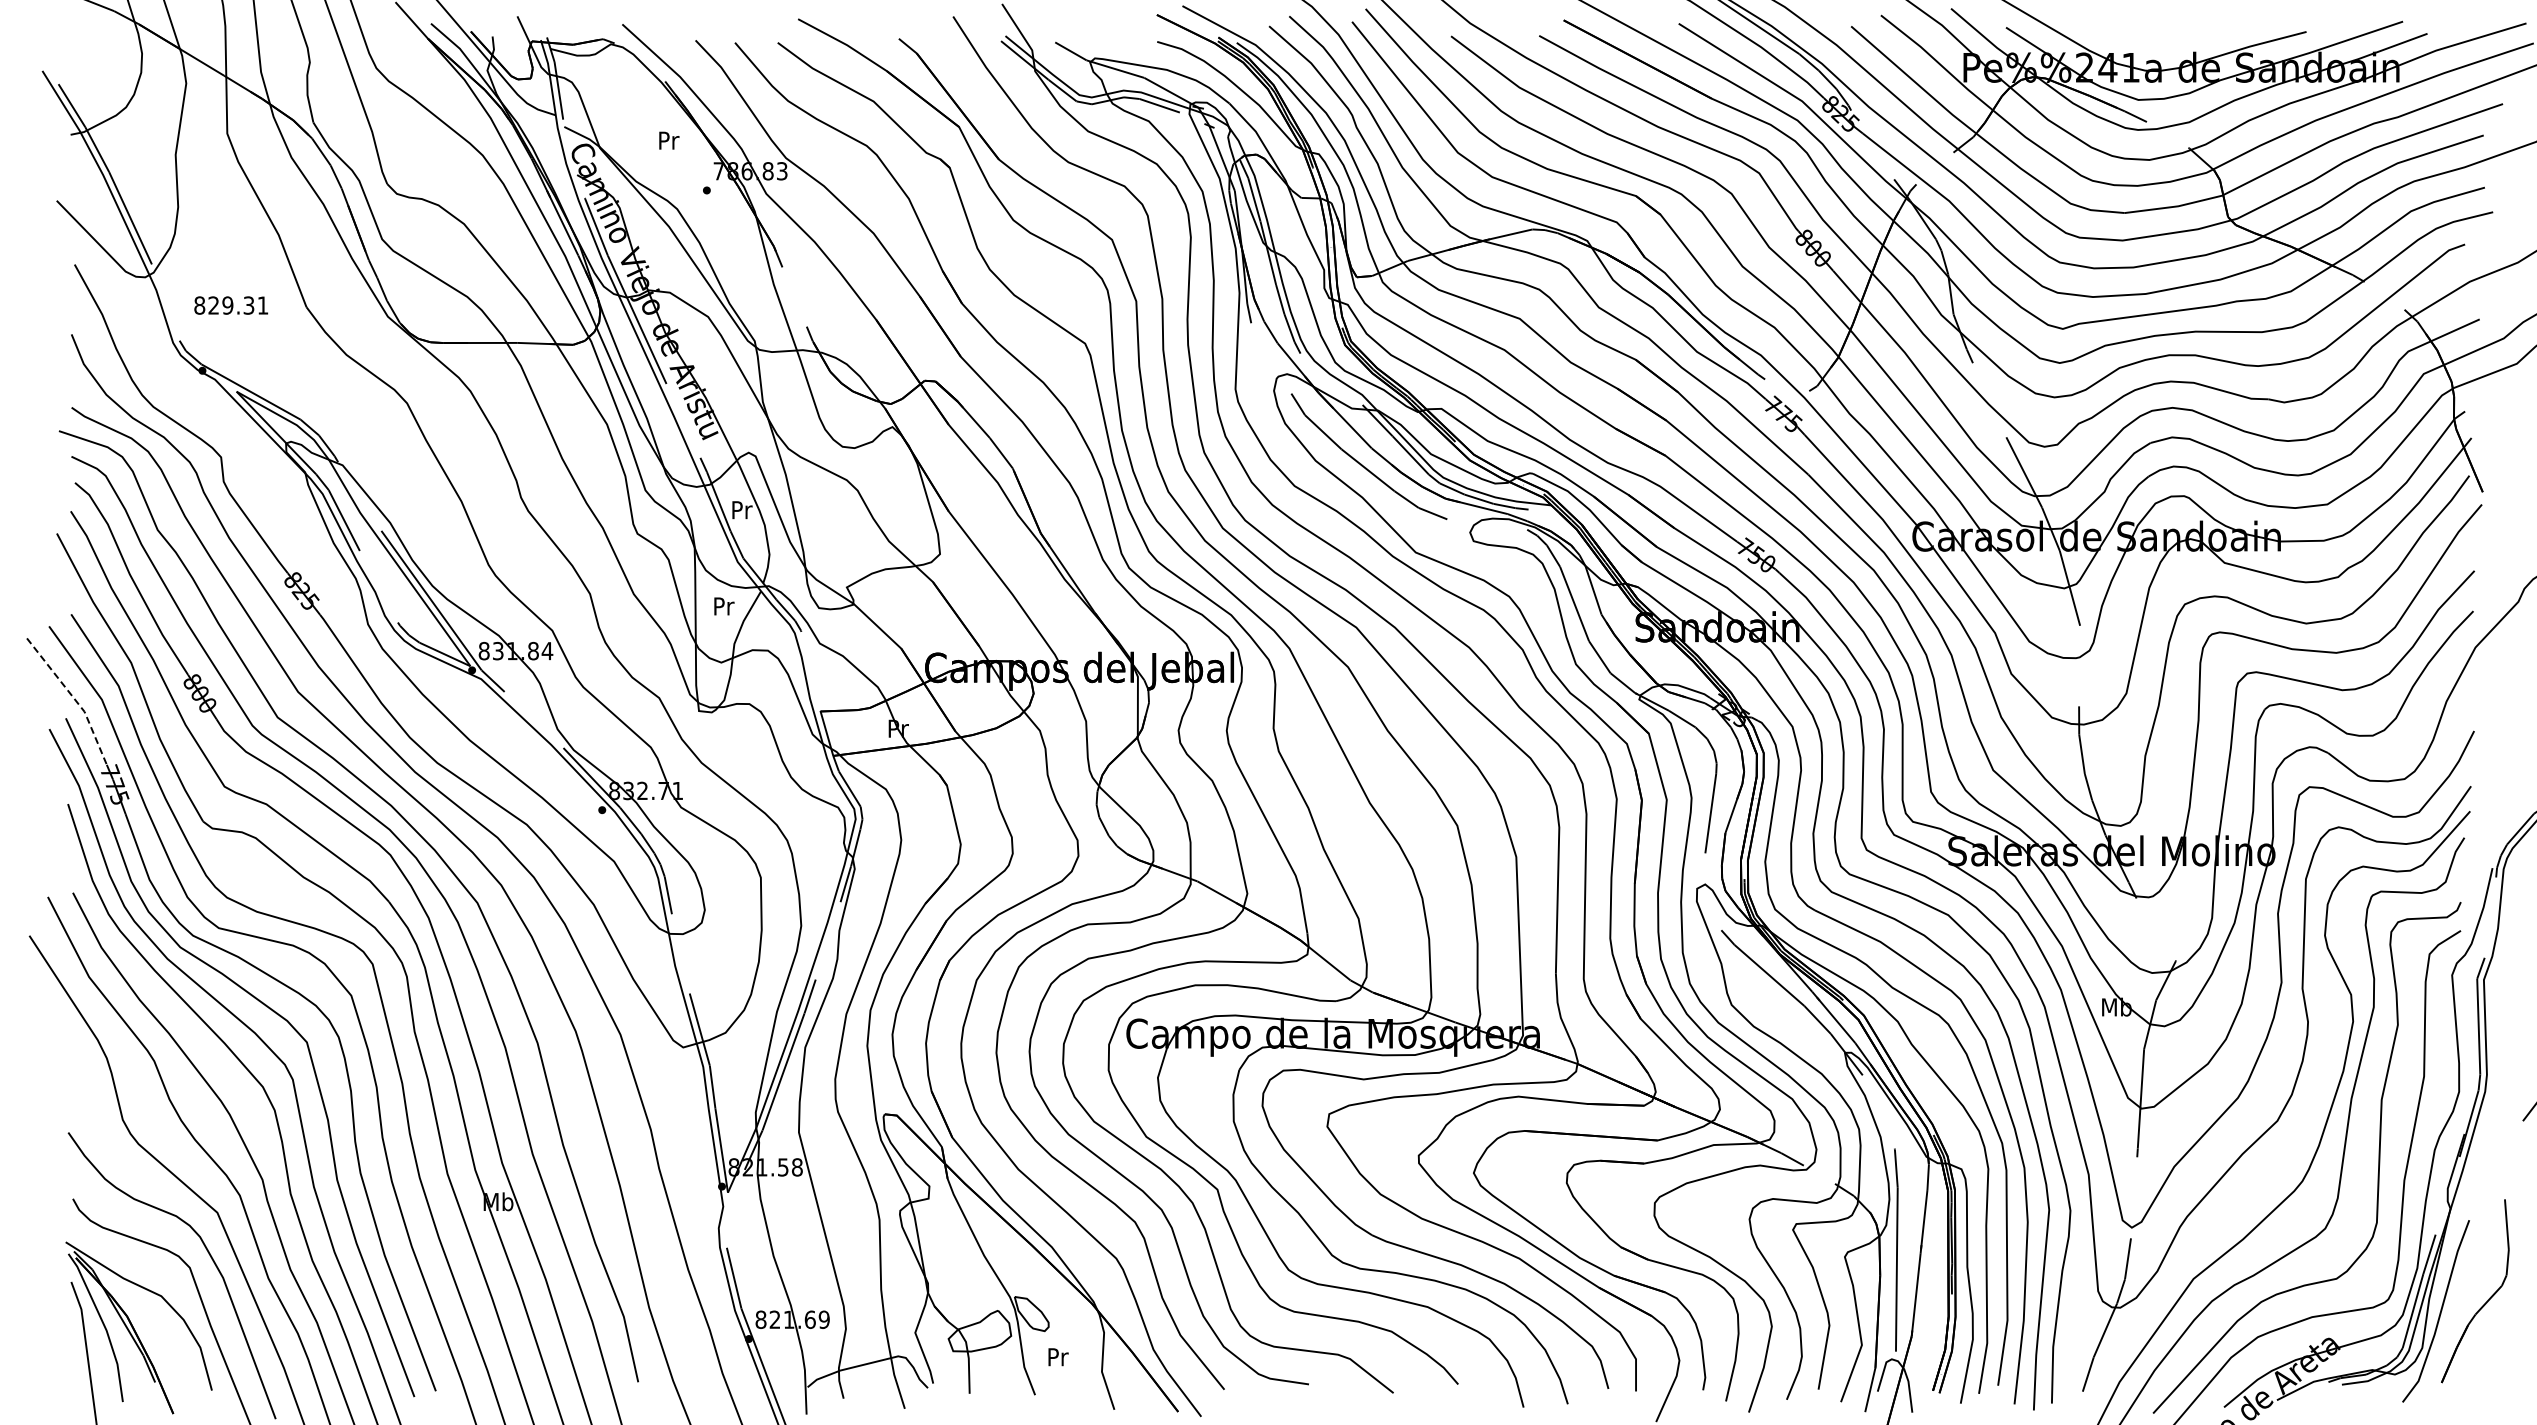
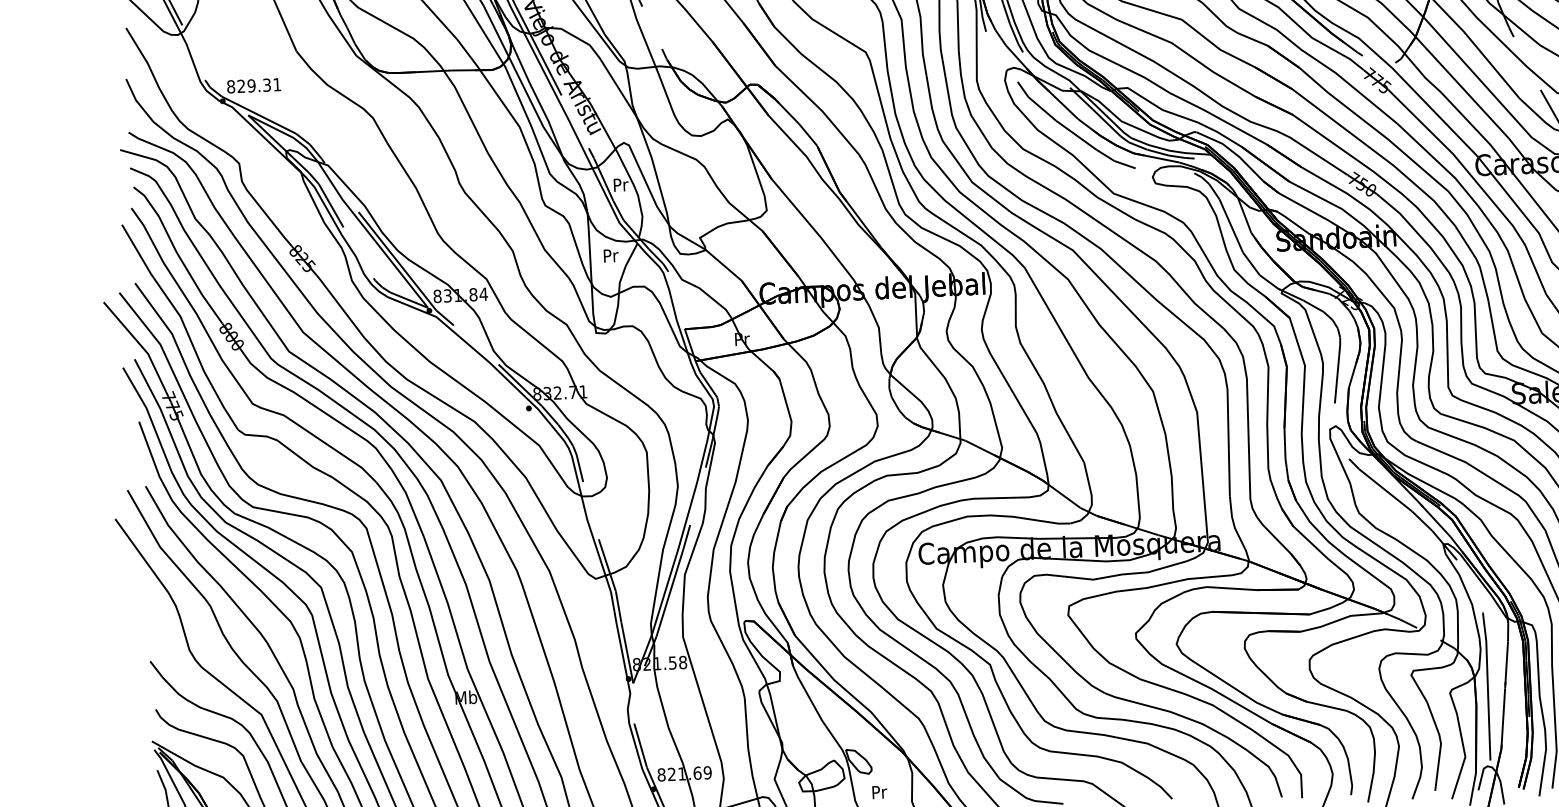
text: (231, 305) -> (254, 85), moved
line: (74, 698) -> (140, 344), dashed -> solid

